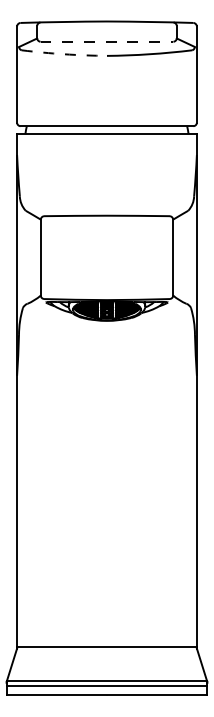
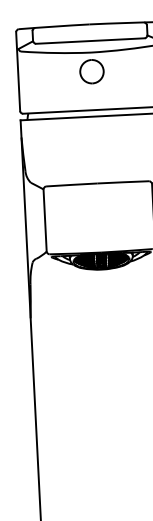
line: (107, 41) -> (90, 40), dashed -> solid
arc: (64, 54) -> (56, 53), dashed -> solid
part: (106, 79) -> (91, 71), added

